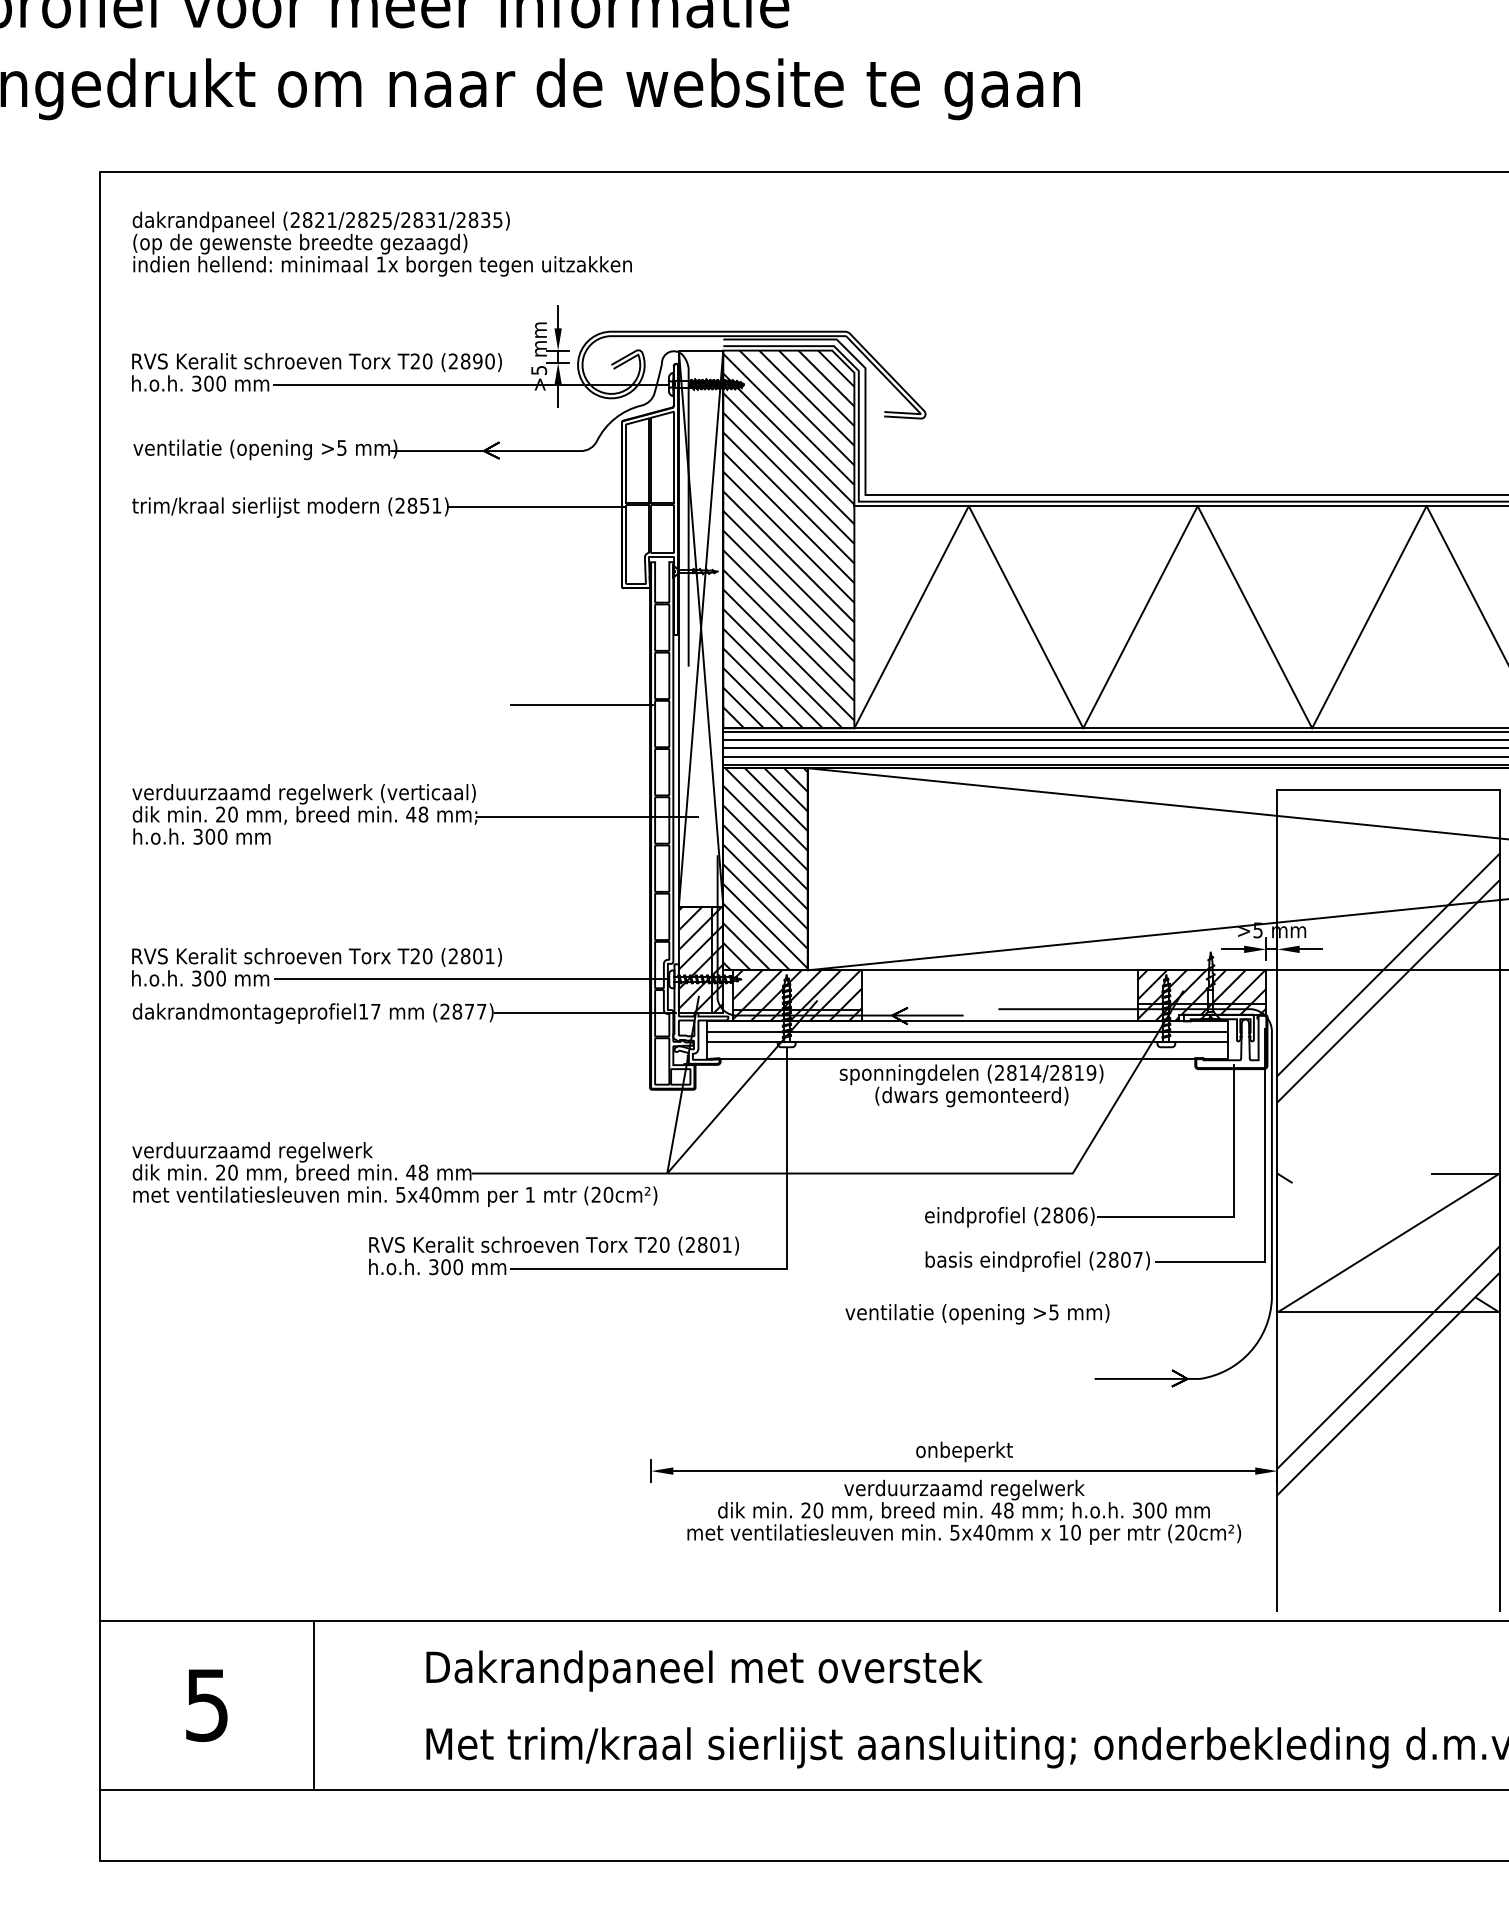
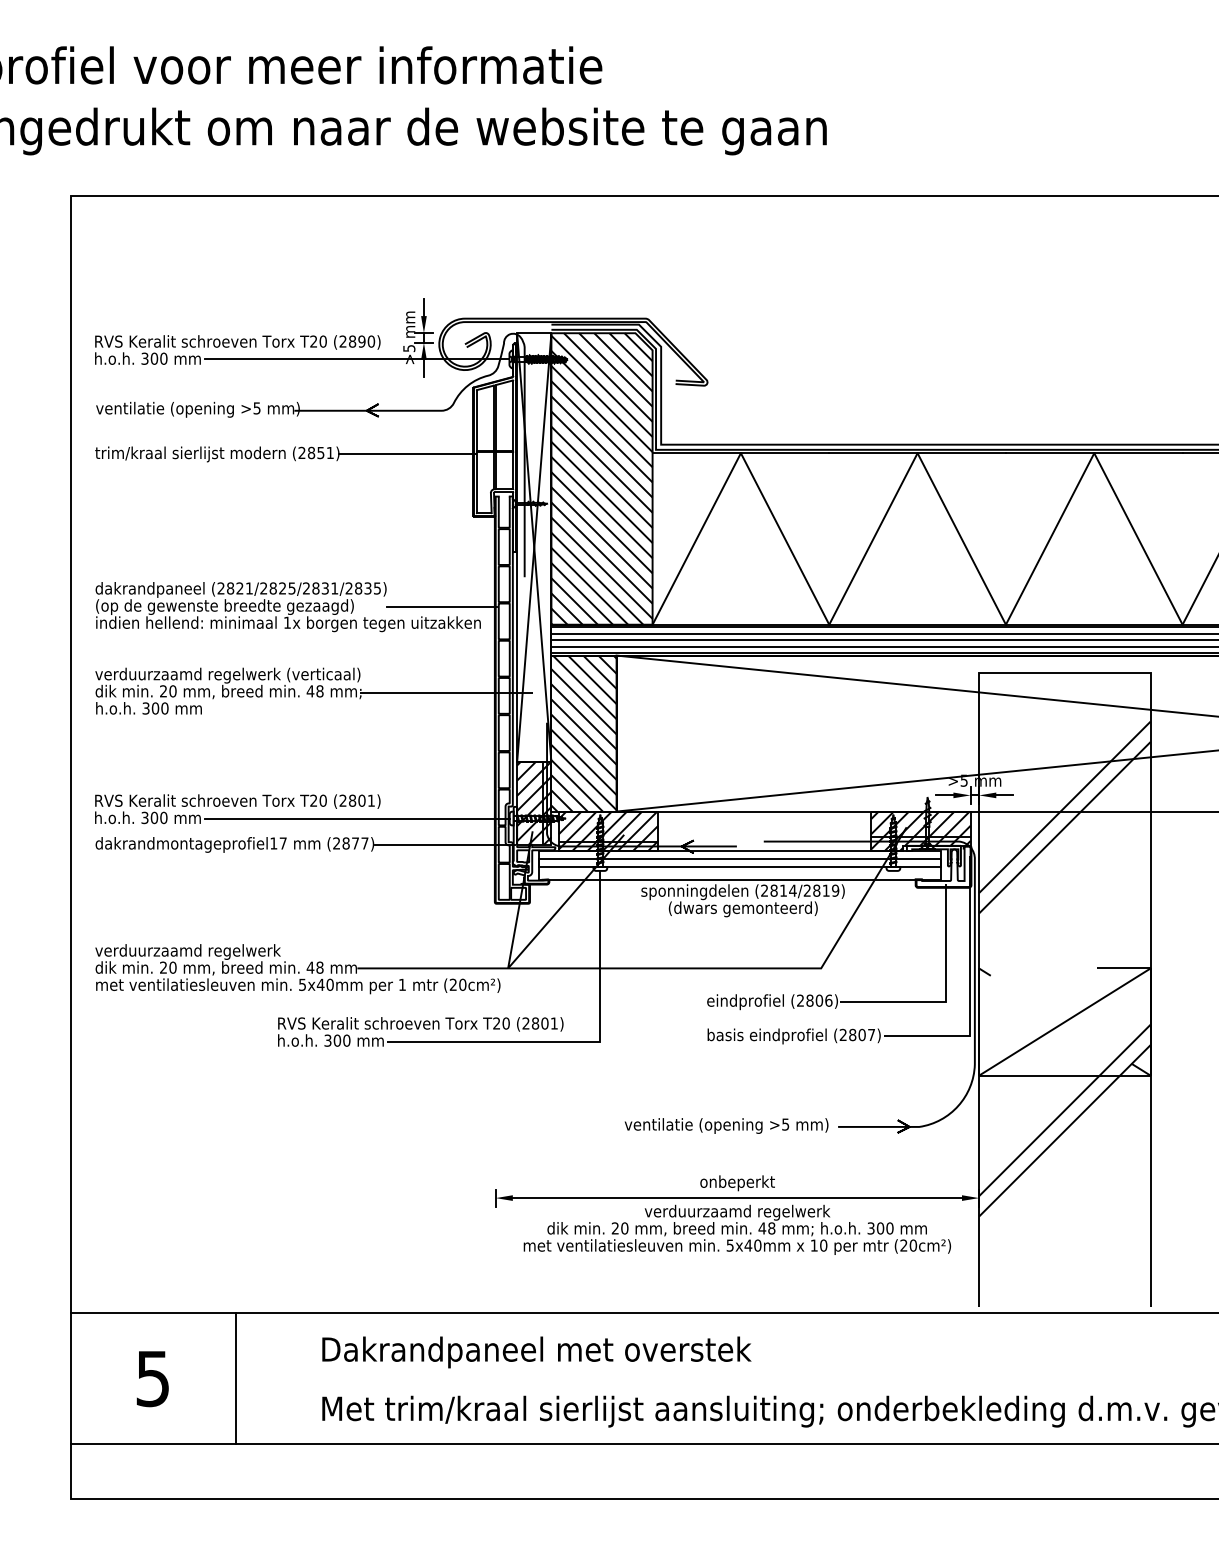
text: (381, 244) -> (287, 607), moved
text: (977, 1313) -> (726, 1125), moved

